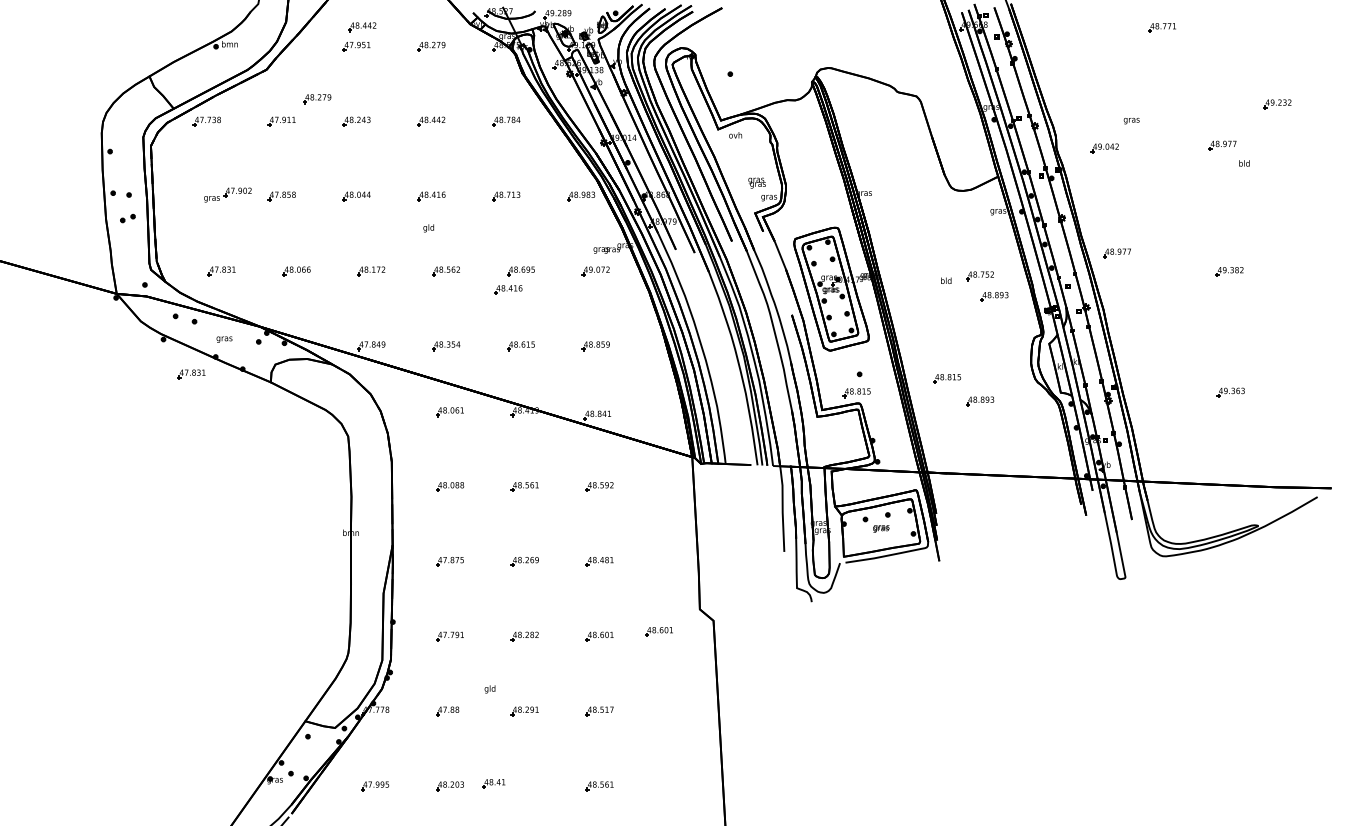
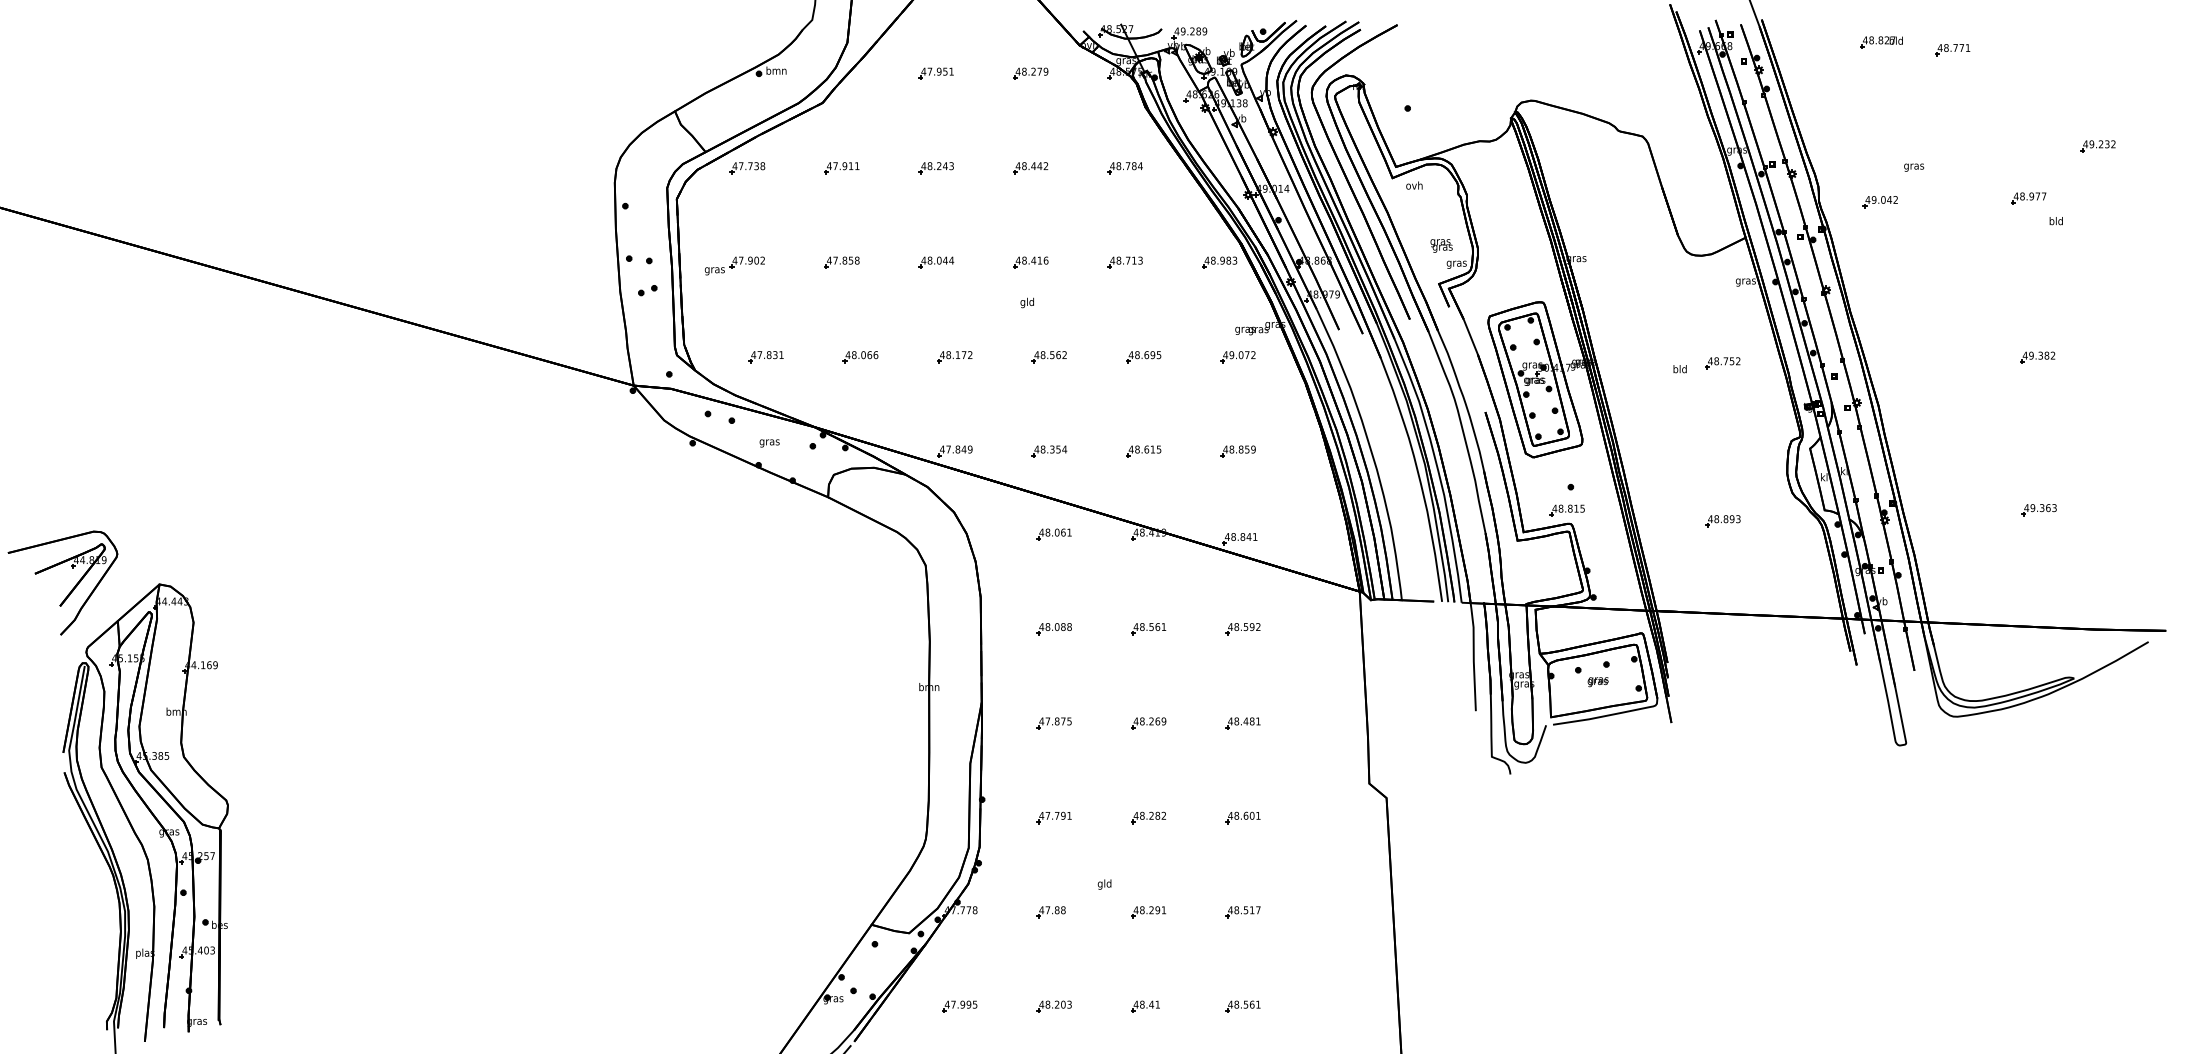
part: (1105, 21) -> (1881, 42), added
part: (362, 27) -> (943, 49), removed
part: (317, 98) -> (886, 139), removed
part: (227, 194) -> (734, 265), moved
part: (1116, 253) -> (1895, 334), removed
part: (508, 289) -> (1127, 380), removed
part: (994, 296) -> (1740, 389), removed
part: (191, 374) -> (727, 487), removed
part: (946, 378) -> (1680, 492), removed
part: (658, 631) -> (1317, 811), removed
part: (493, 783) -> (1145, 1006), moved

